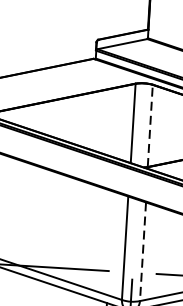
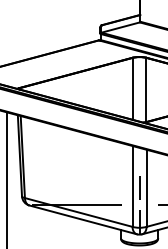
line: (150, 125) -> (146, 89), dashed -> solid
line: (133, 251) -> (139, 188), added
line: (142, 251) -> (146, 188), dashed -> solid

